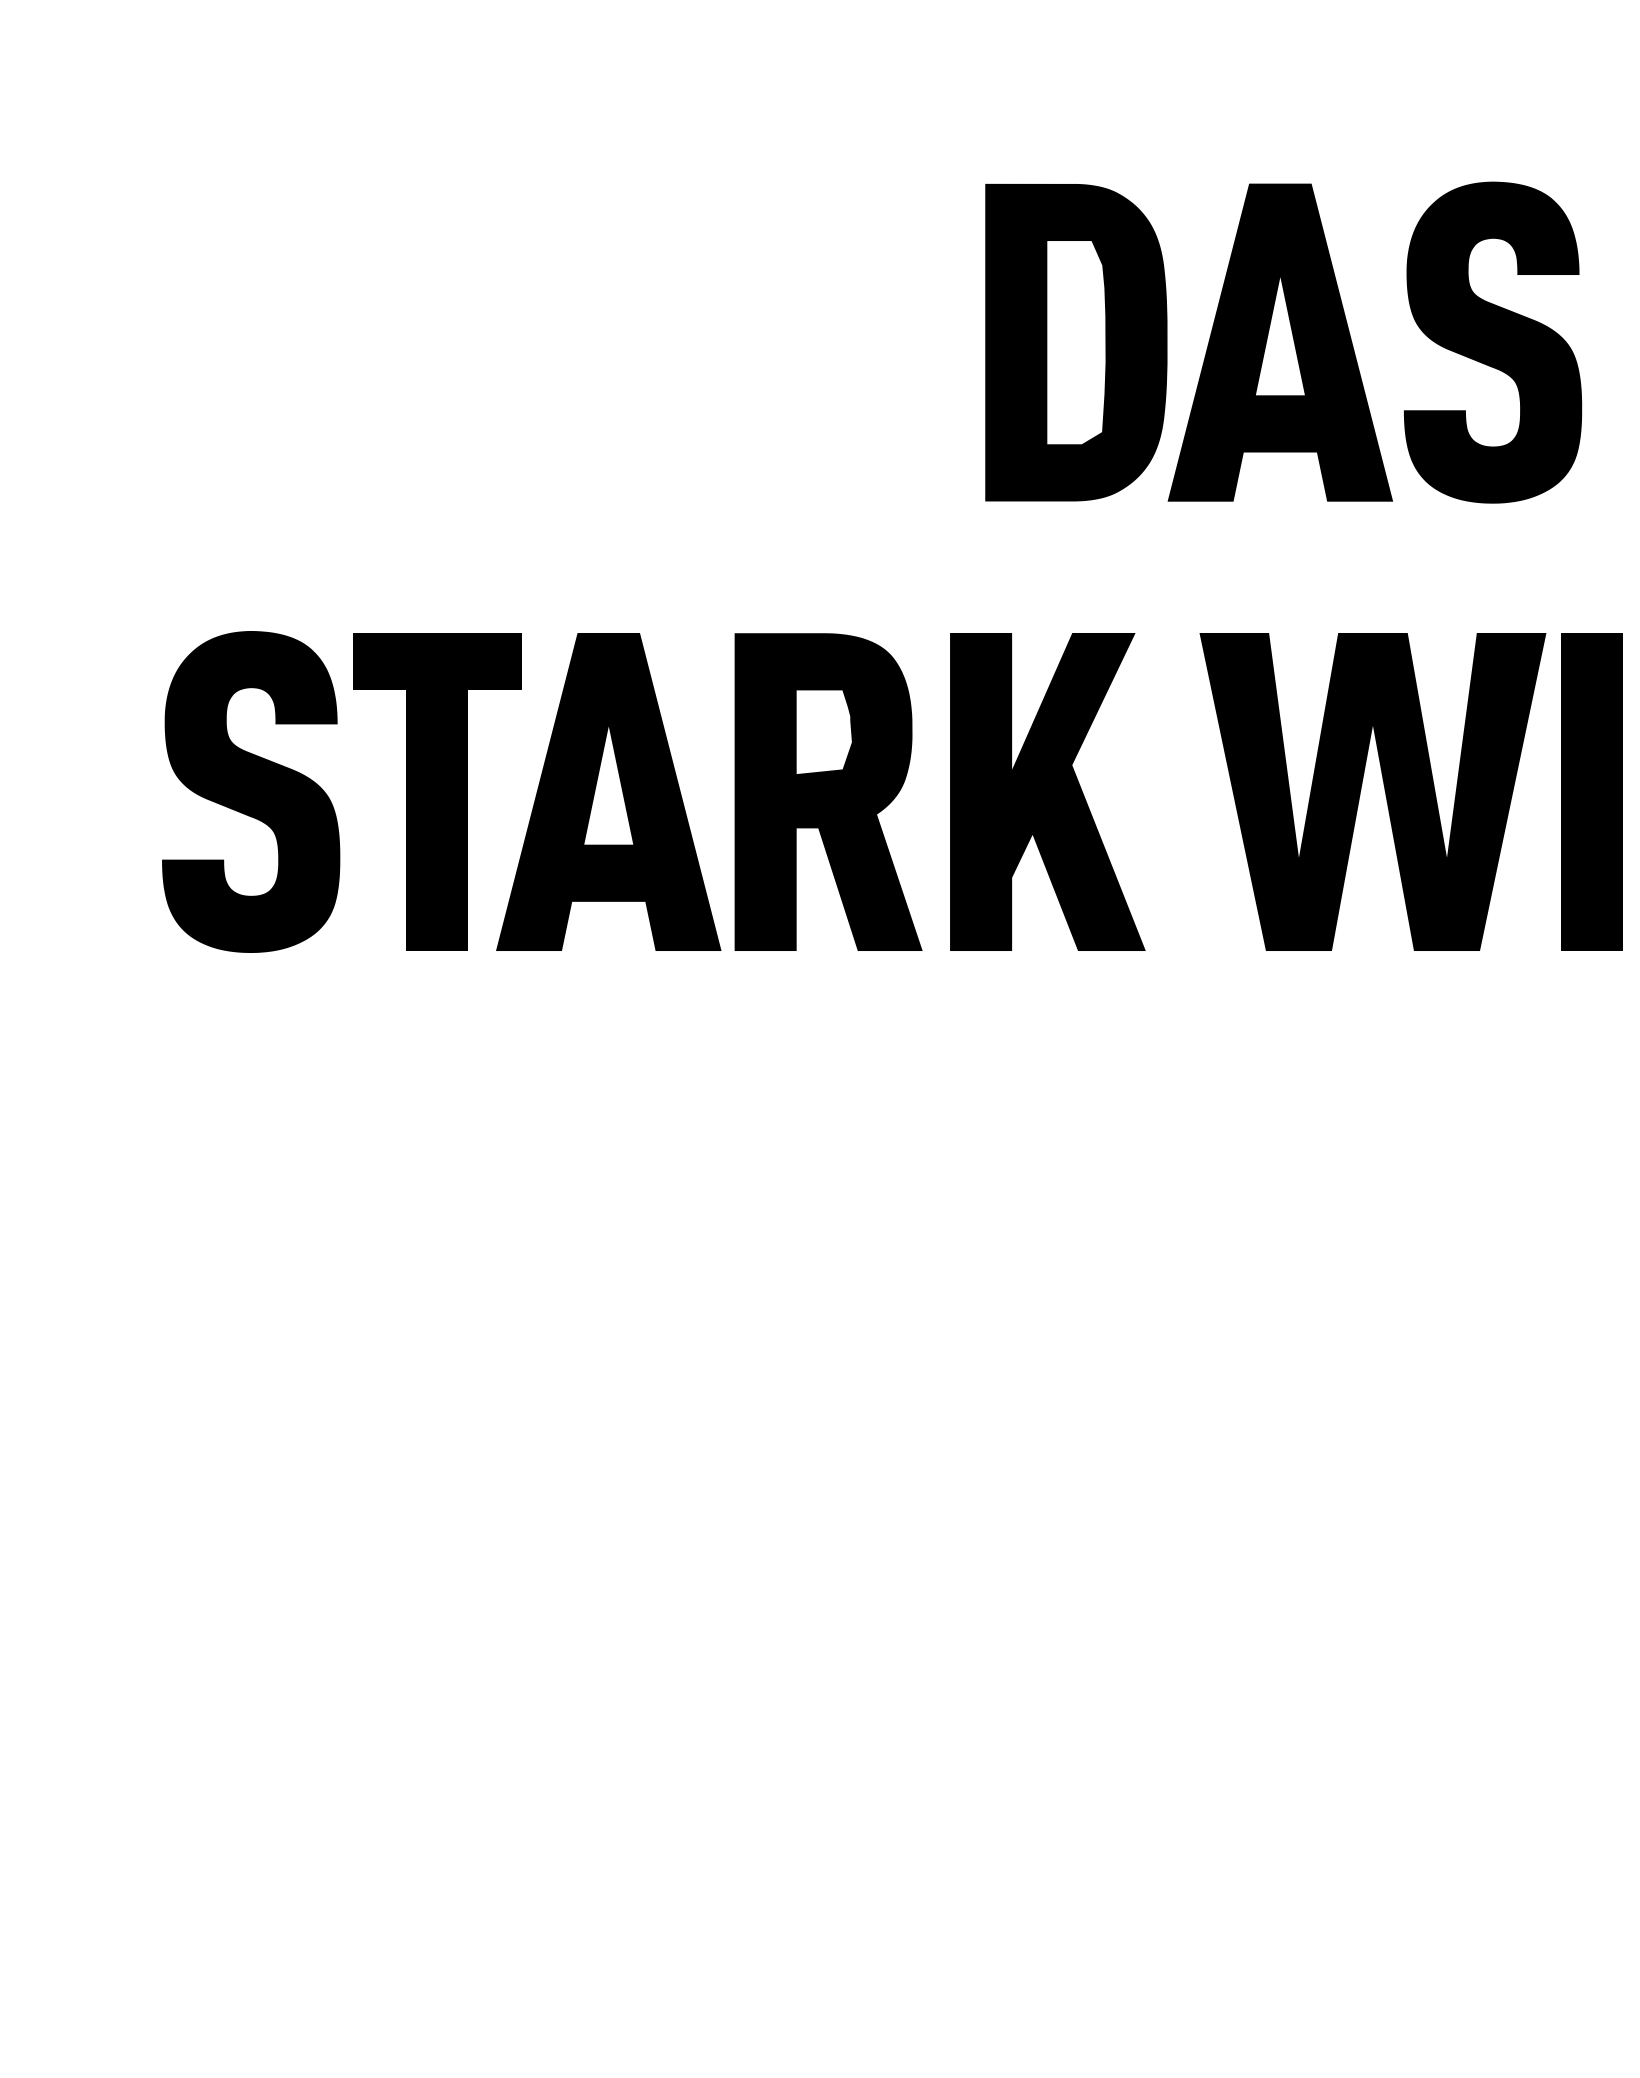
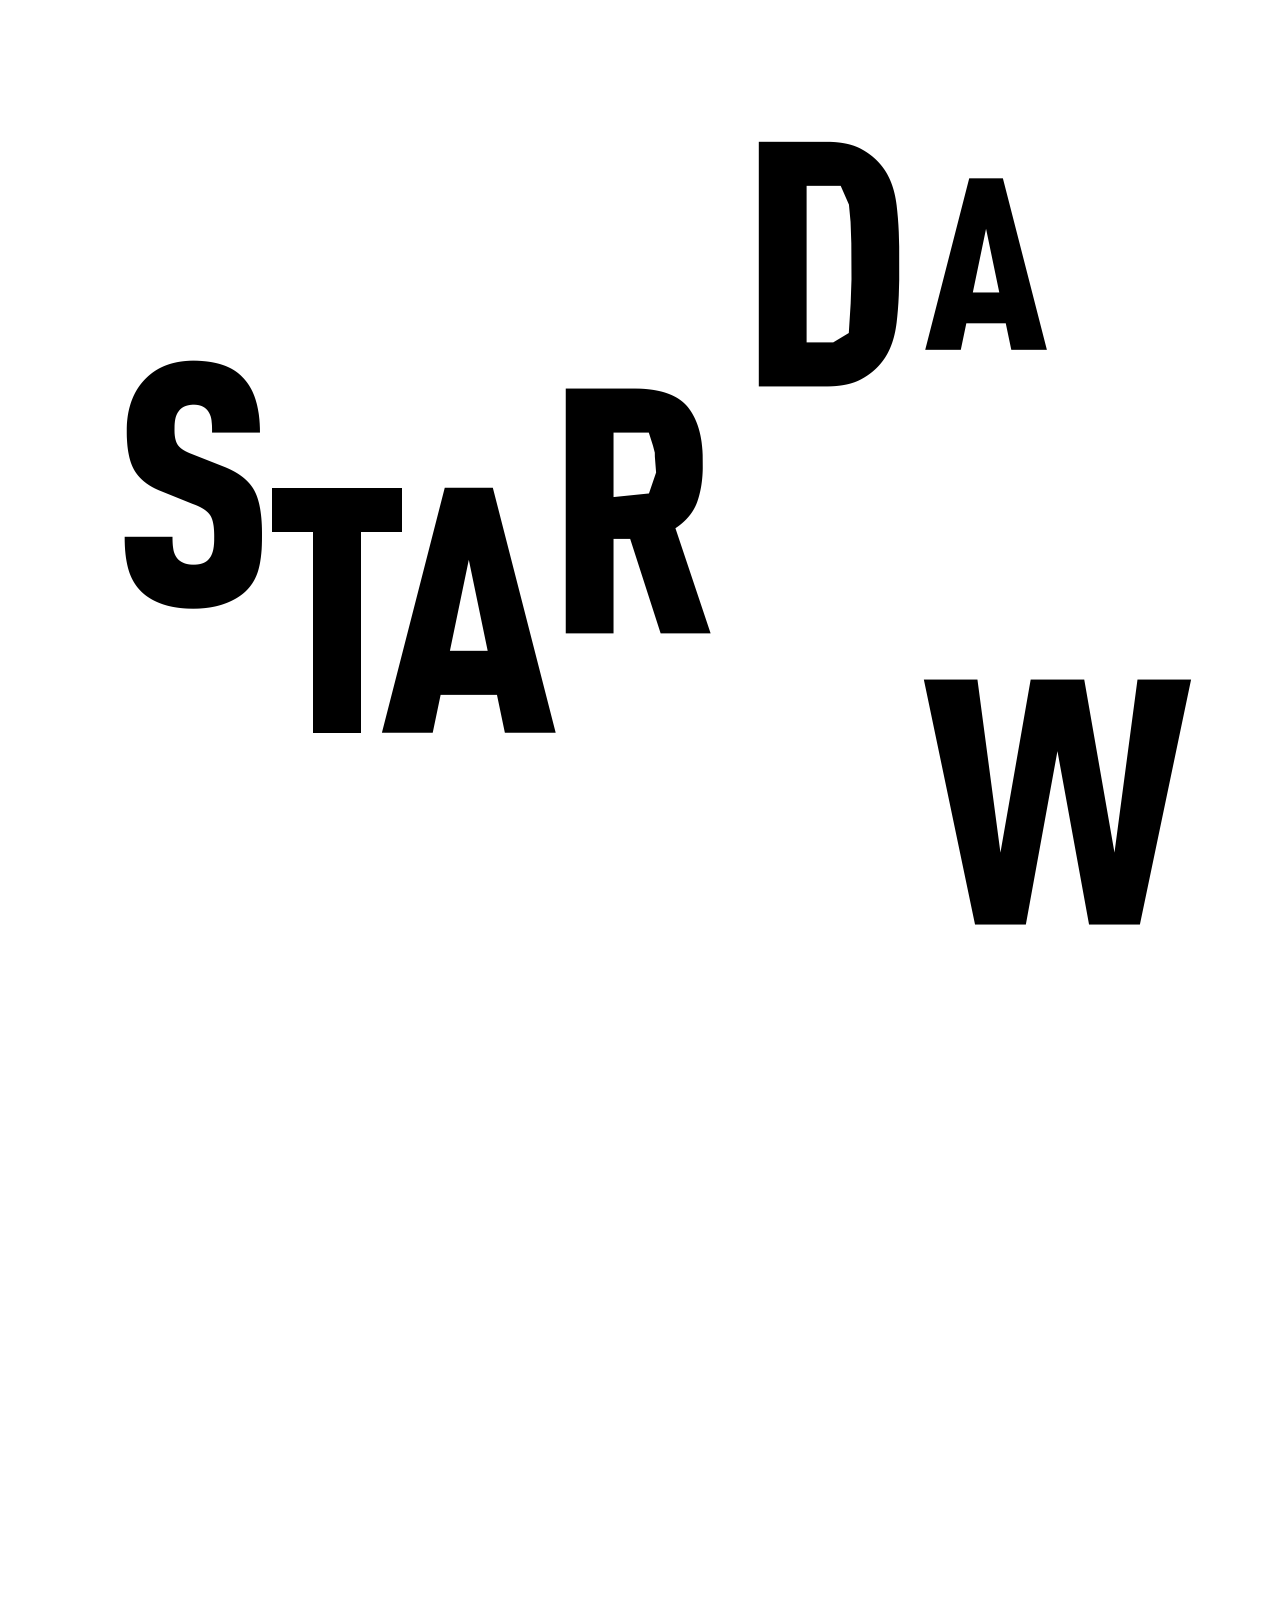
part: (1279, 342) -> (985, 263), size x0.7
fill: (1492, 342) -> (1149, 263), removed
part: (1361, 790) -> (1048, 800), moved
part: (251, 791) -> (193, 484), moved
part: (828, 791) -> (638, 510), moved
part: (1047, 791) -> (806, 609), removed
fill: (1592, 791) -> (1226, 609), removed

